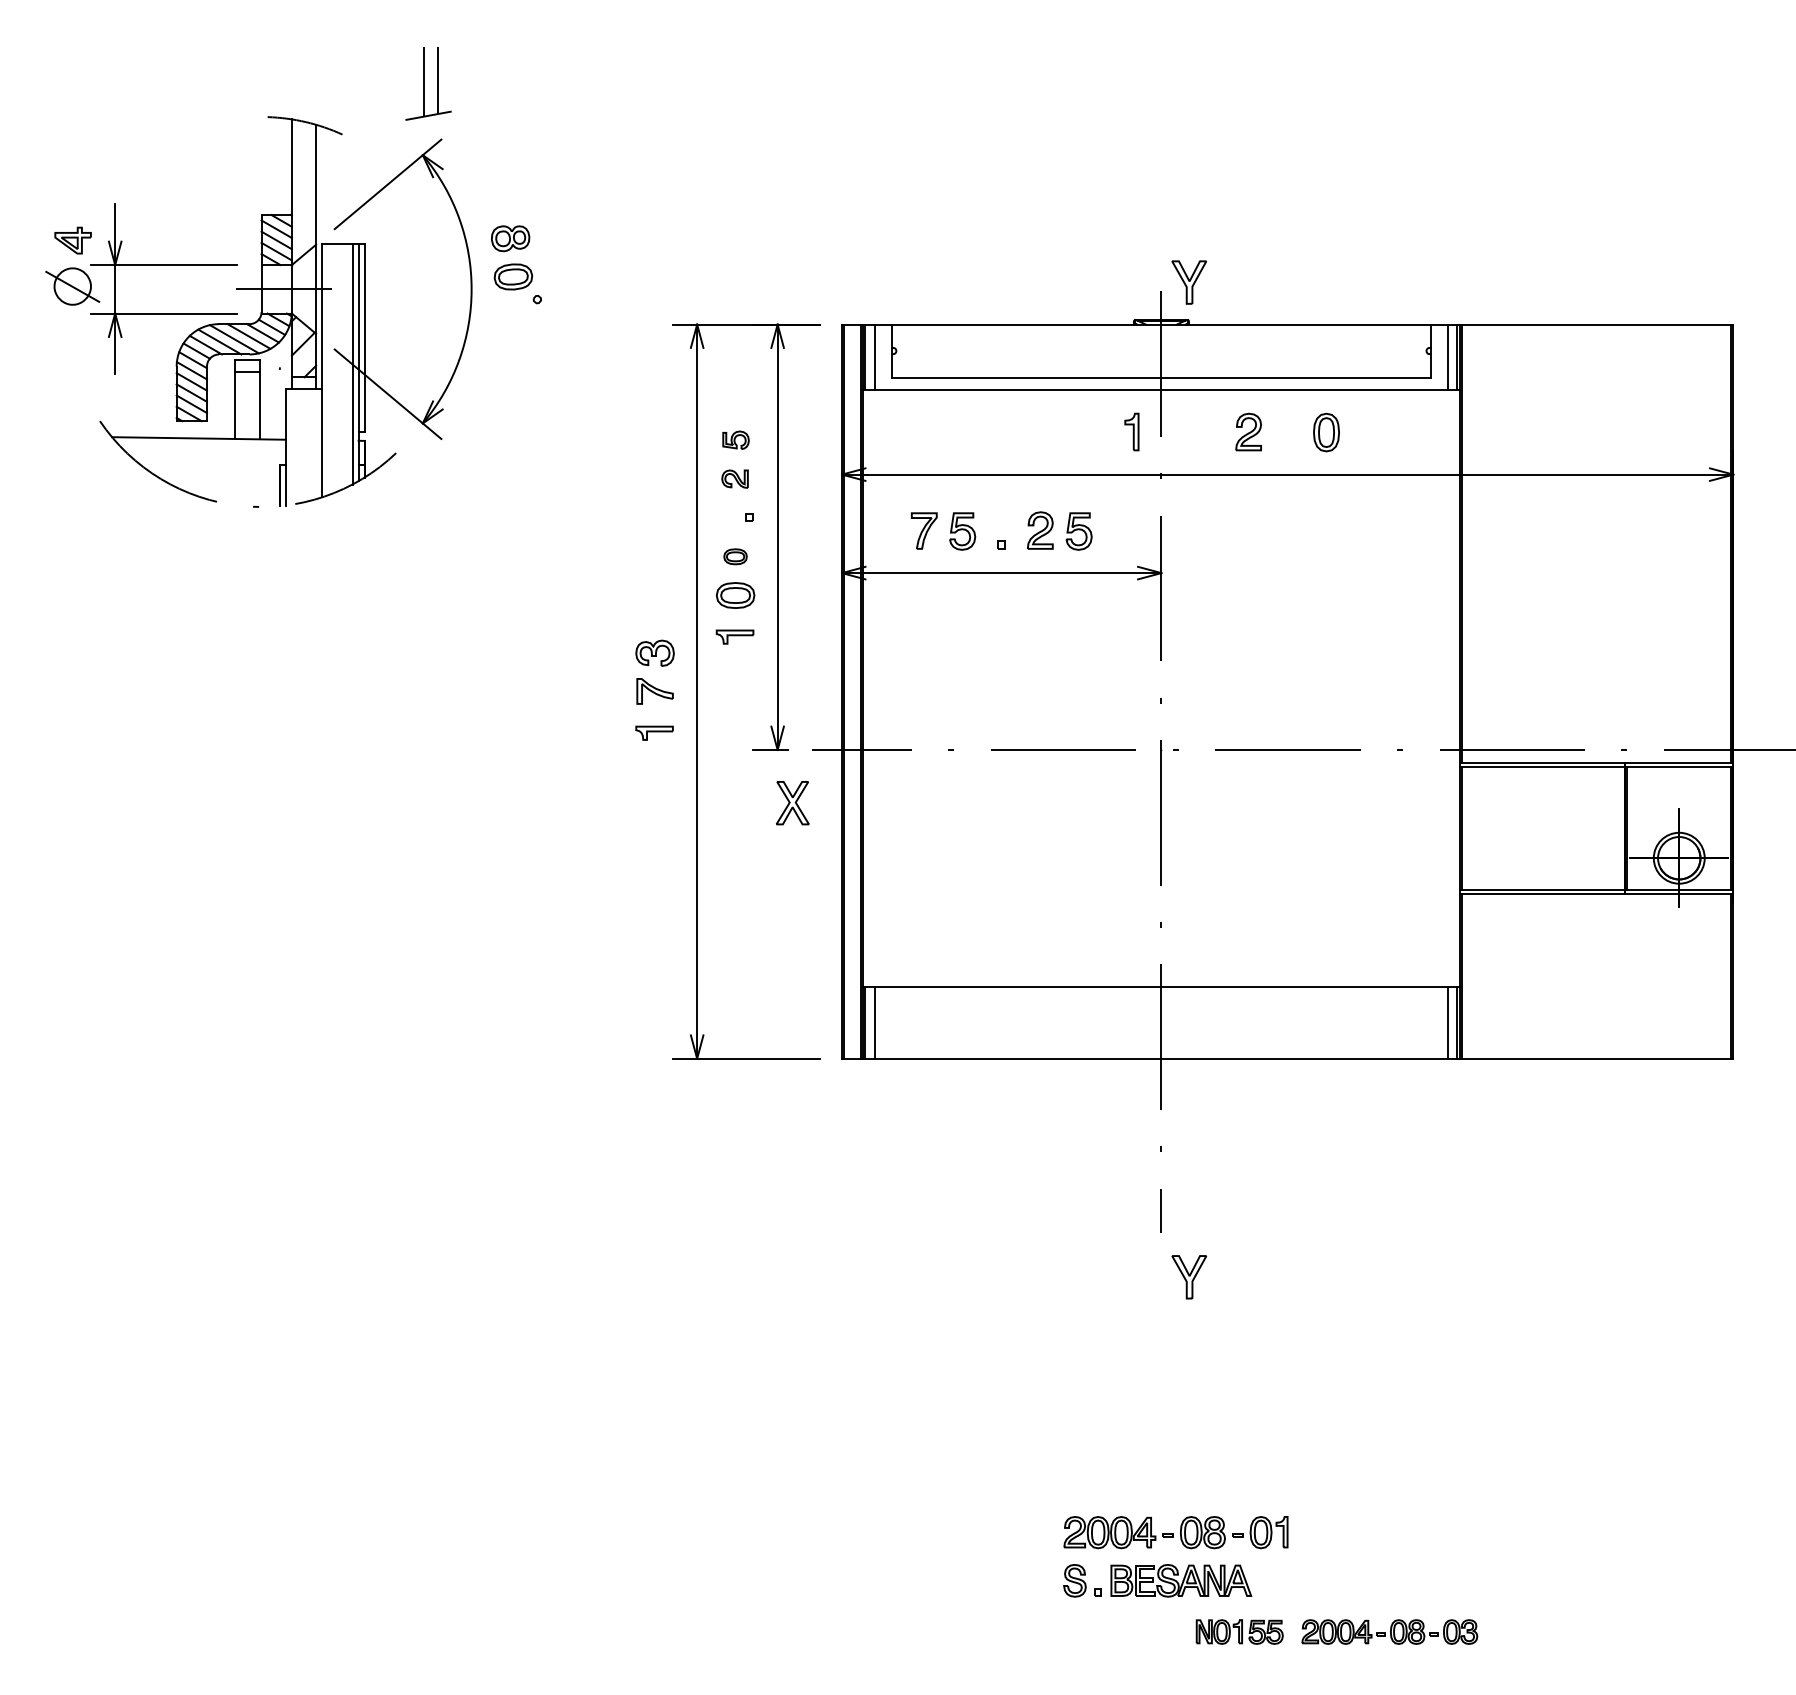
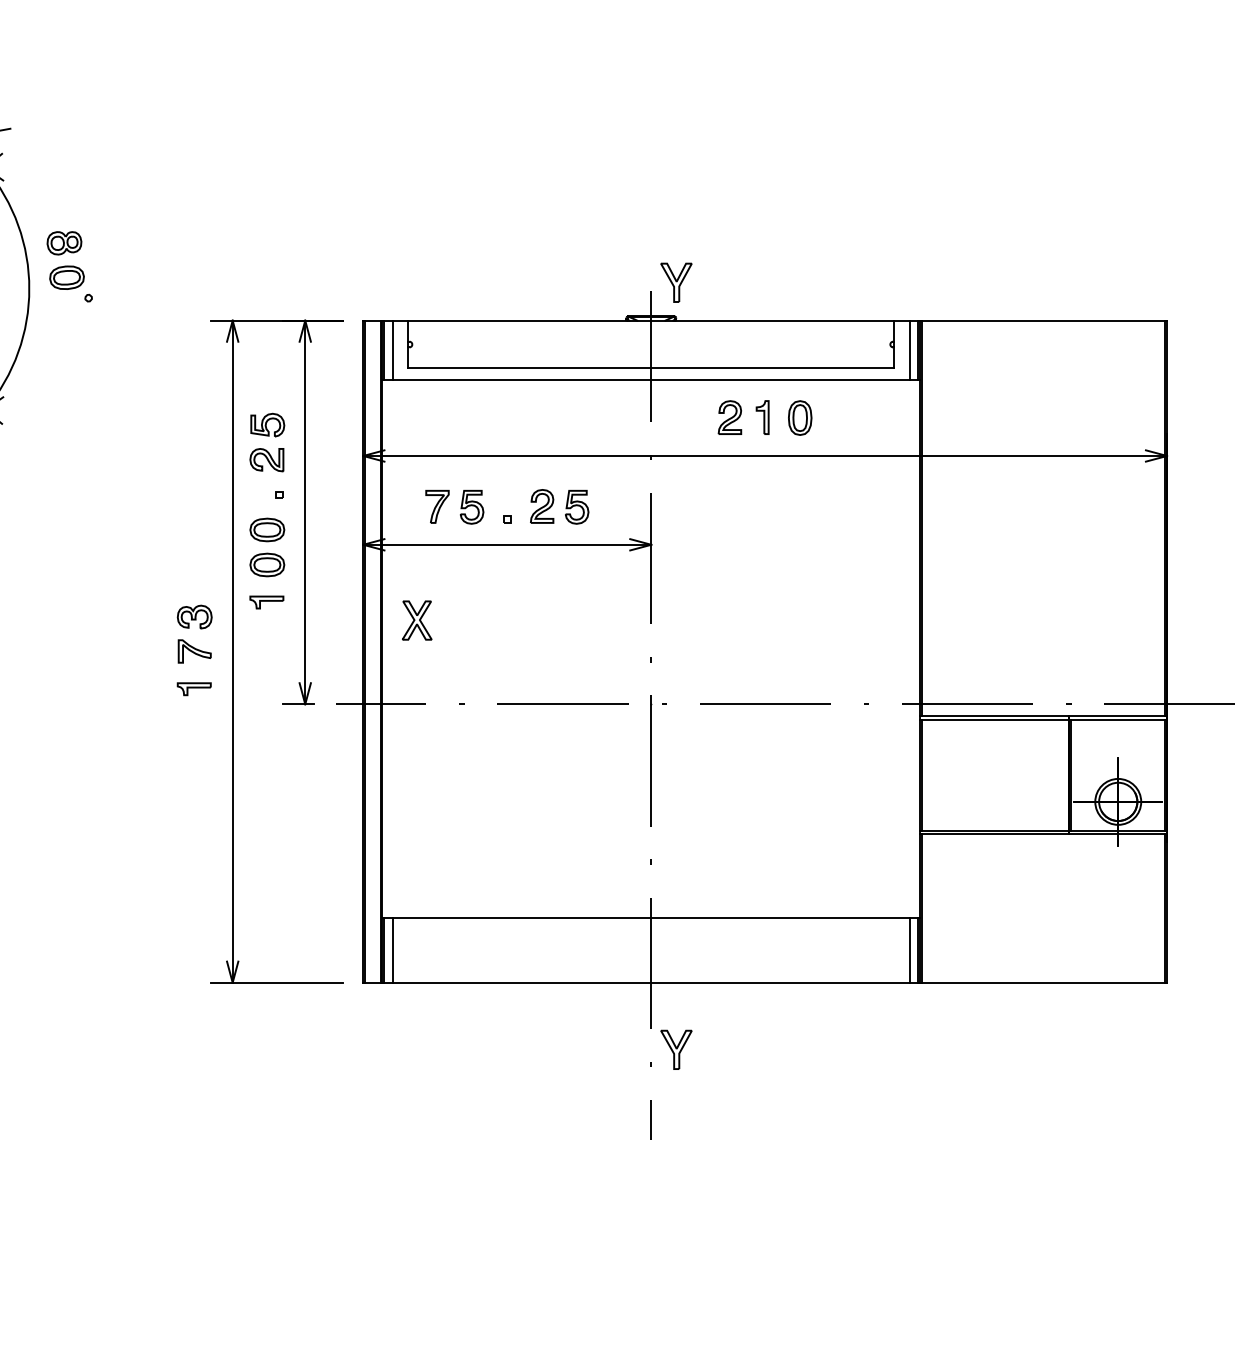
part: (1131, 431) -> (762, 417), moved
part: (735, 439) -> (267, 424), size x1.43
part: (734, 478) -> (266, 459), size x1.43
part: (735, 556) -> (267, 529), size x1.67
part: (792, 803) -> (416, 620), moved
part: (1188, 1277) -> (675, 1050), moved

